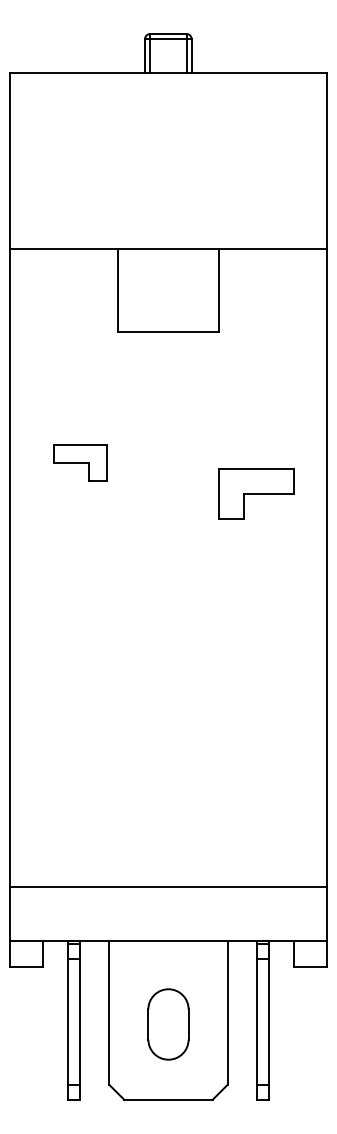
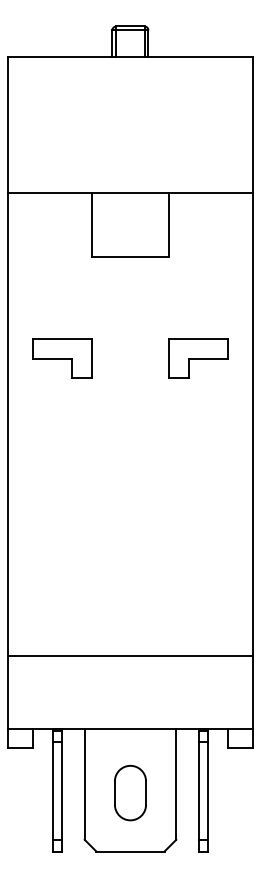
part: (80, 462) -> (62, 358), size x1.43
part: (256, 493) -> (198, 358), moved
line: (168, 886) -> (130, 656), moved

